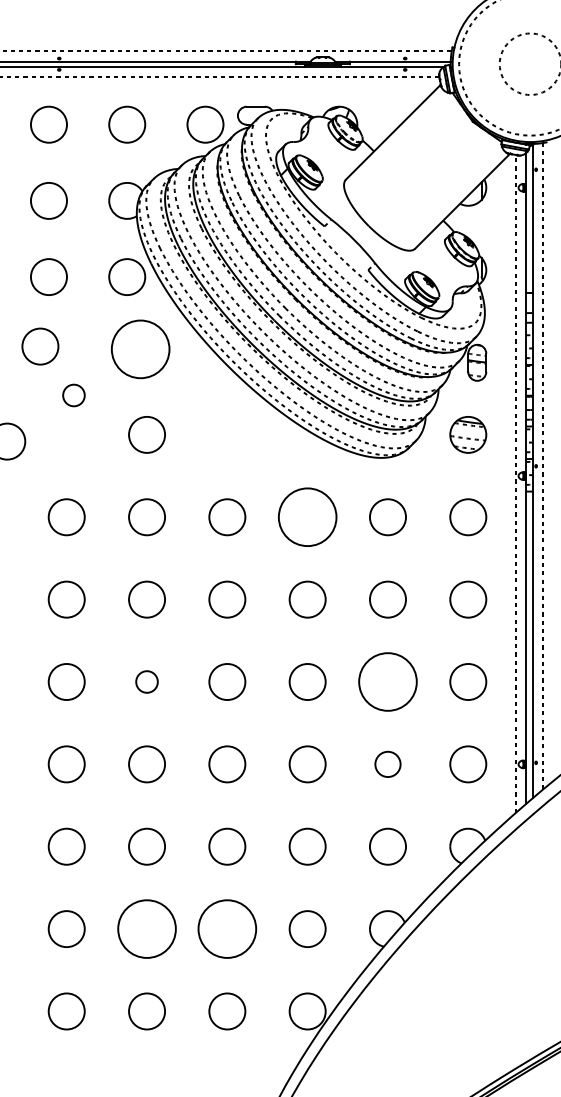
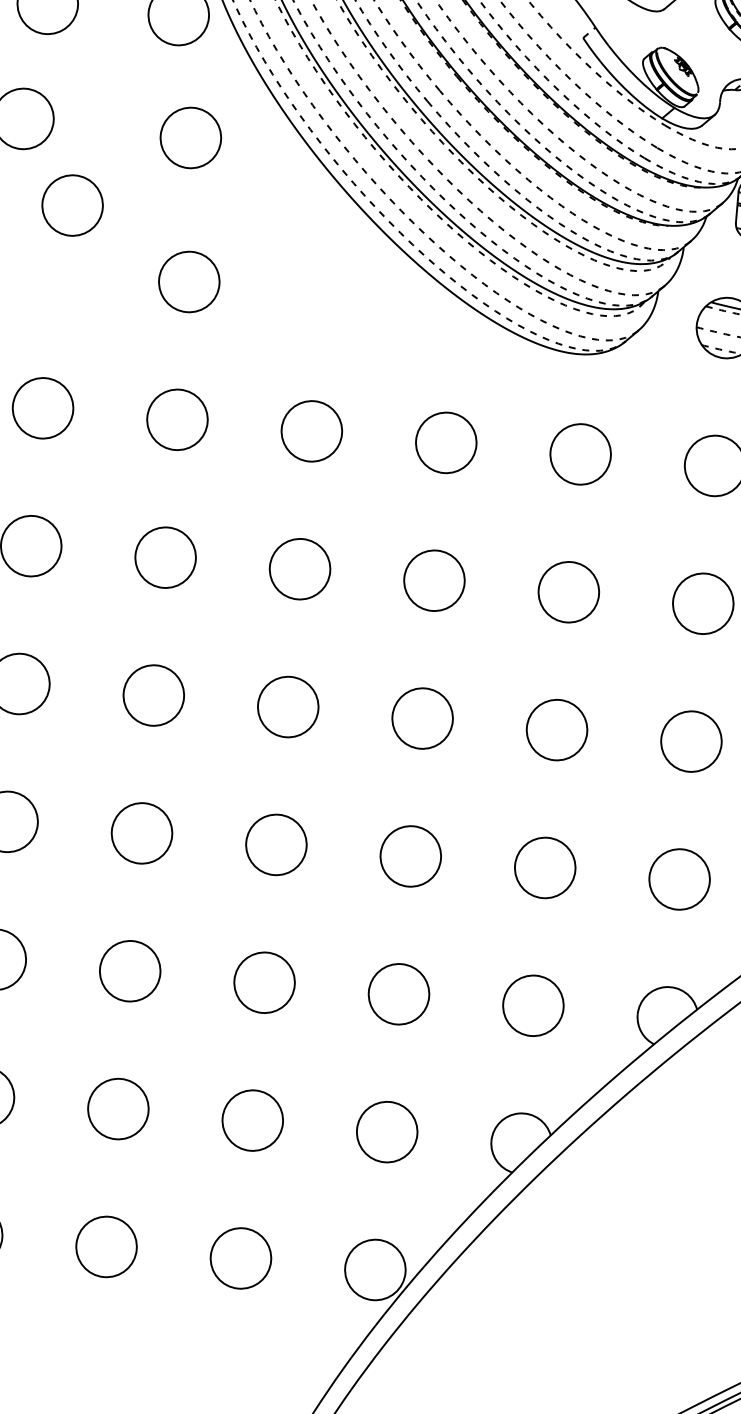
circle: (140, 349) -> (190, 138), size x0.62
circle: (73, 395) -> (71, 205), size x1.67
circle: (307, 517) -> (445, 443), size x0.62
circle: (146, 681) -> (152, 694), size x1.67
circle: (387, 681) -> (556, 729), size x0.62
circle: (387, 764) -> (544, 868), size x1.43
circle: (147, 929) -> (119, 1109), size x0.62
circle: (227, 929) -> (252, 1121), size x0.62

